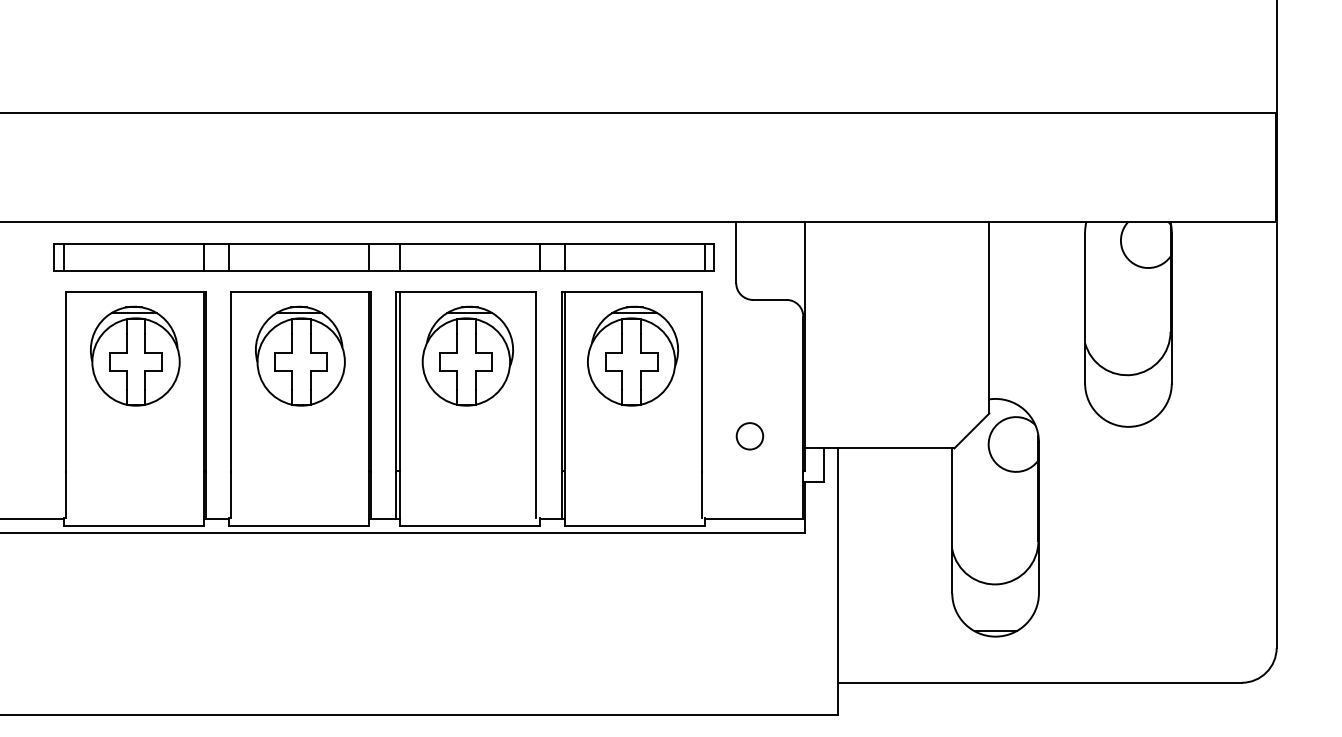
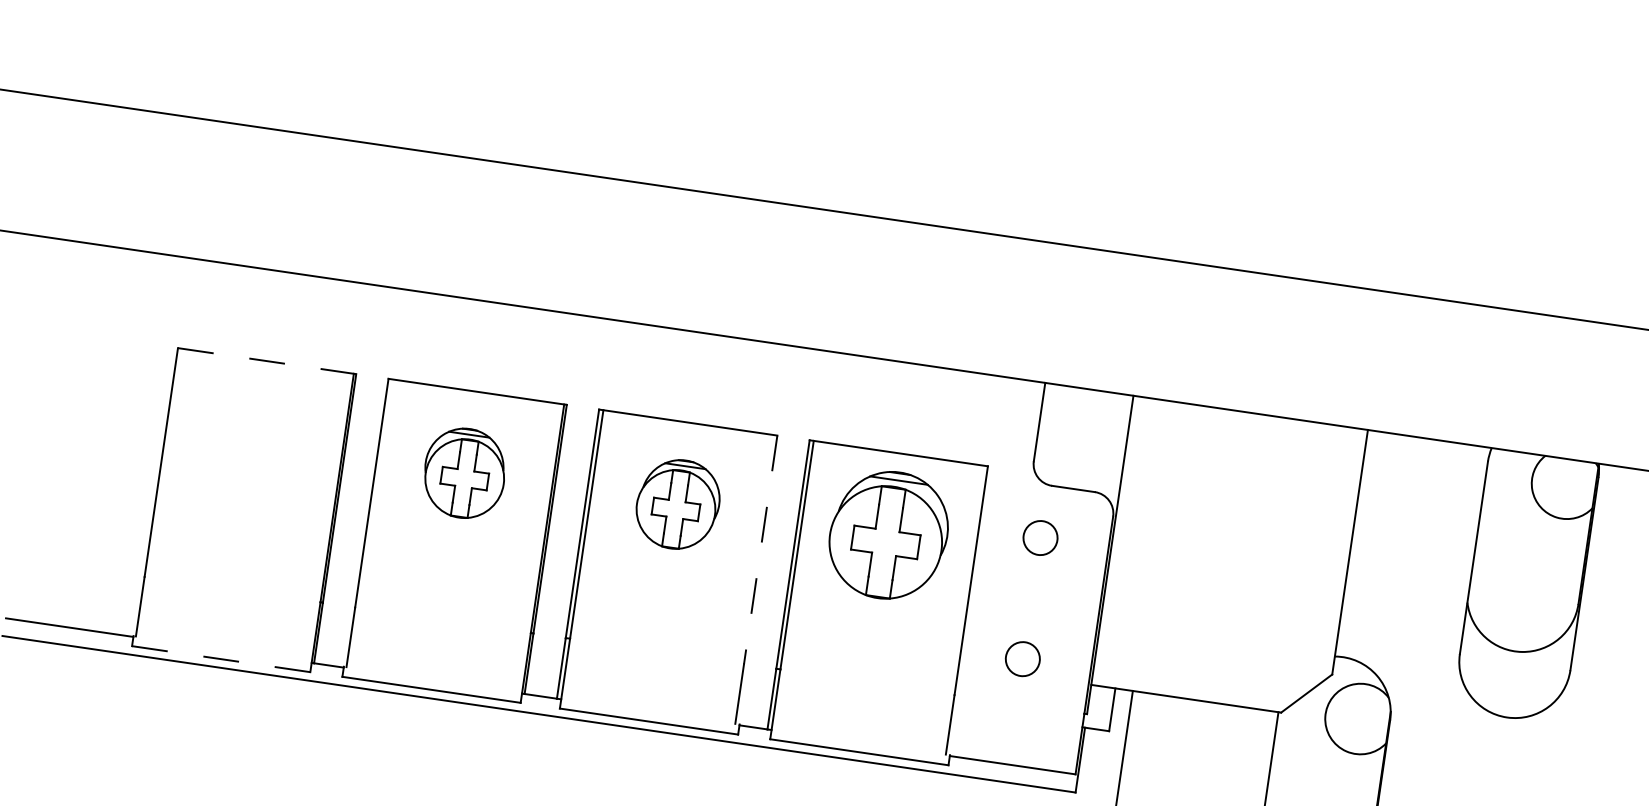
part: (383, 257) -> (588, 363), removed
line: (136, 292) -> (267, 361), solid -> dashed
circle: (749, 341) -> (1039, 538), added
part: (135, 355) -> (254, 441), removed
part: (300, 355) -> (464, 472), size x0.7
part: (467, 355) -> (677, 503), size x0.7
line: (536, 381) -> (760, 549), solid -> dashed
line: (134, 526) -> (221, 659), solid -> dashed

